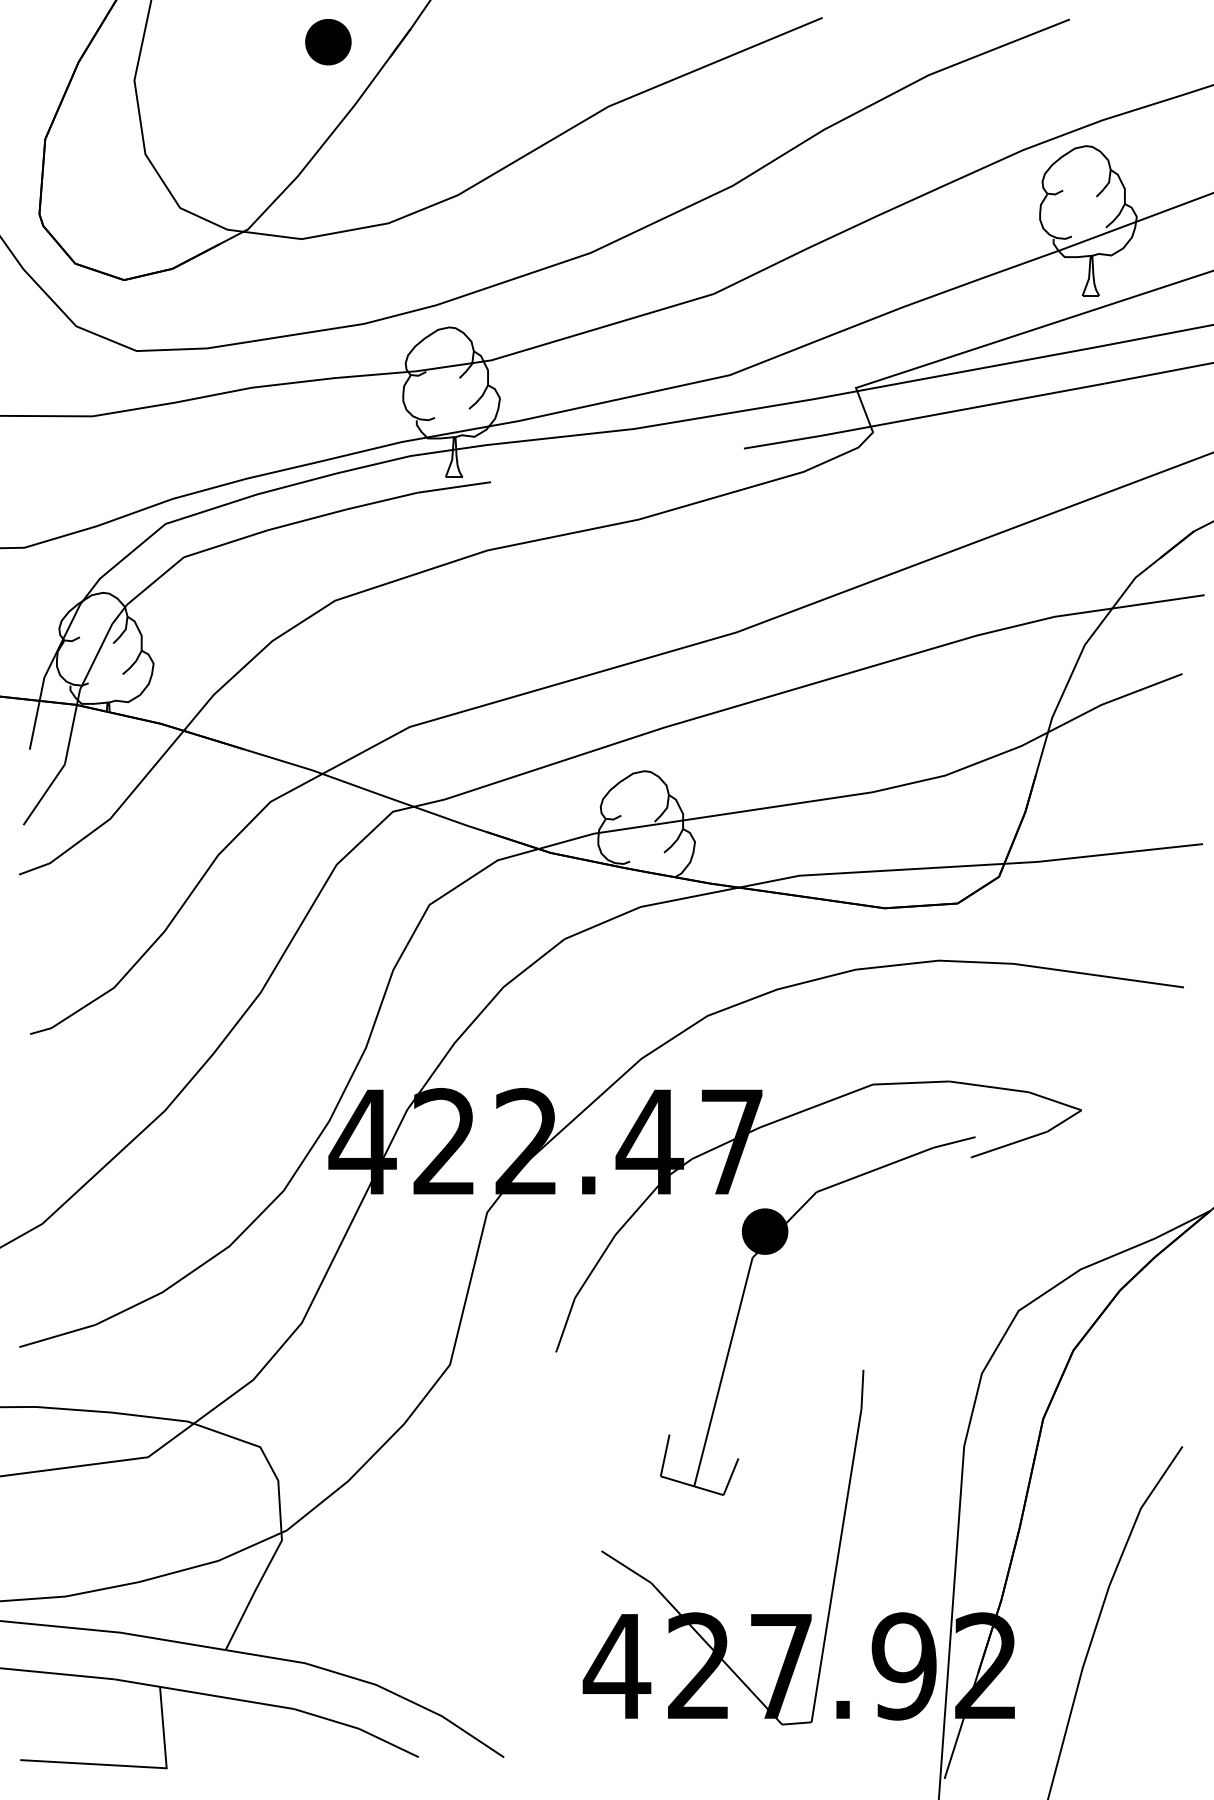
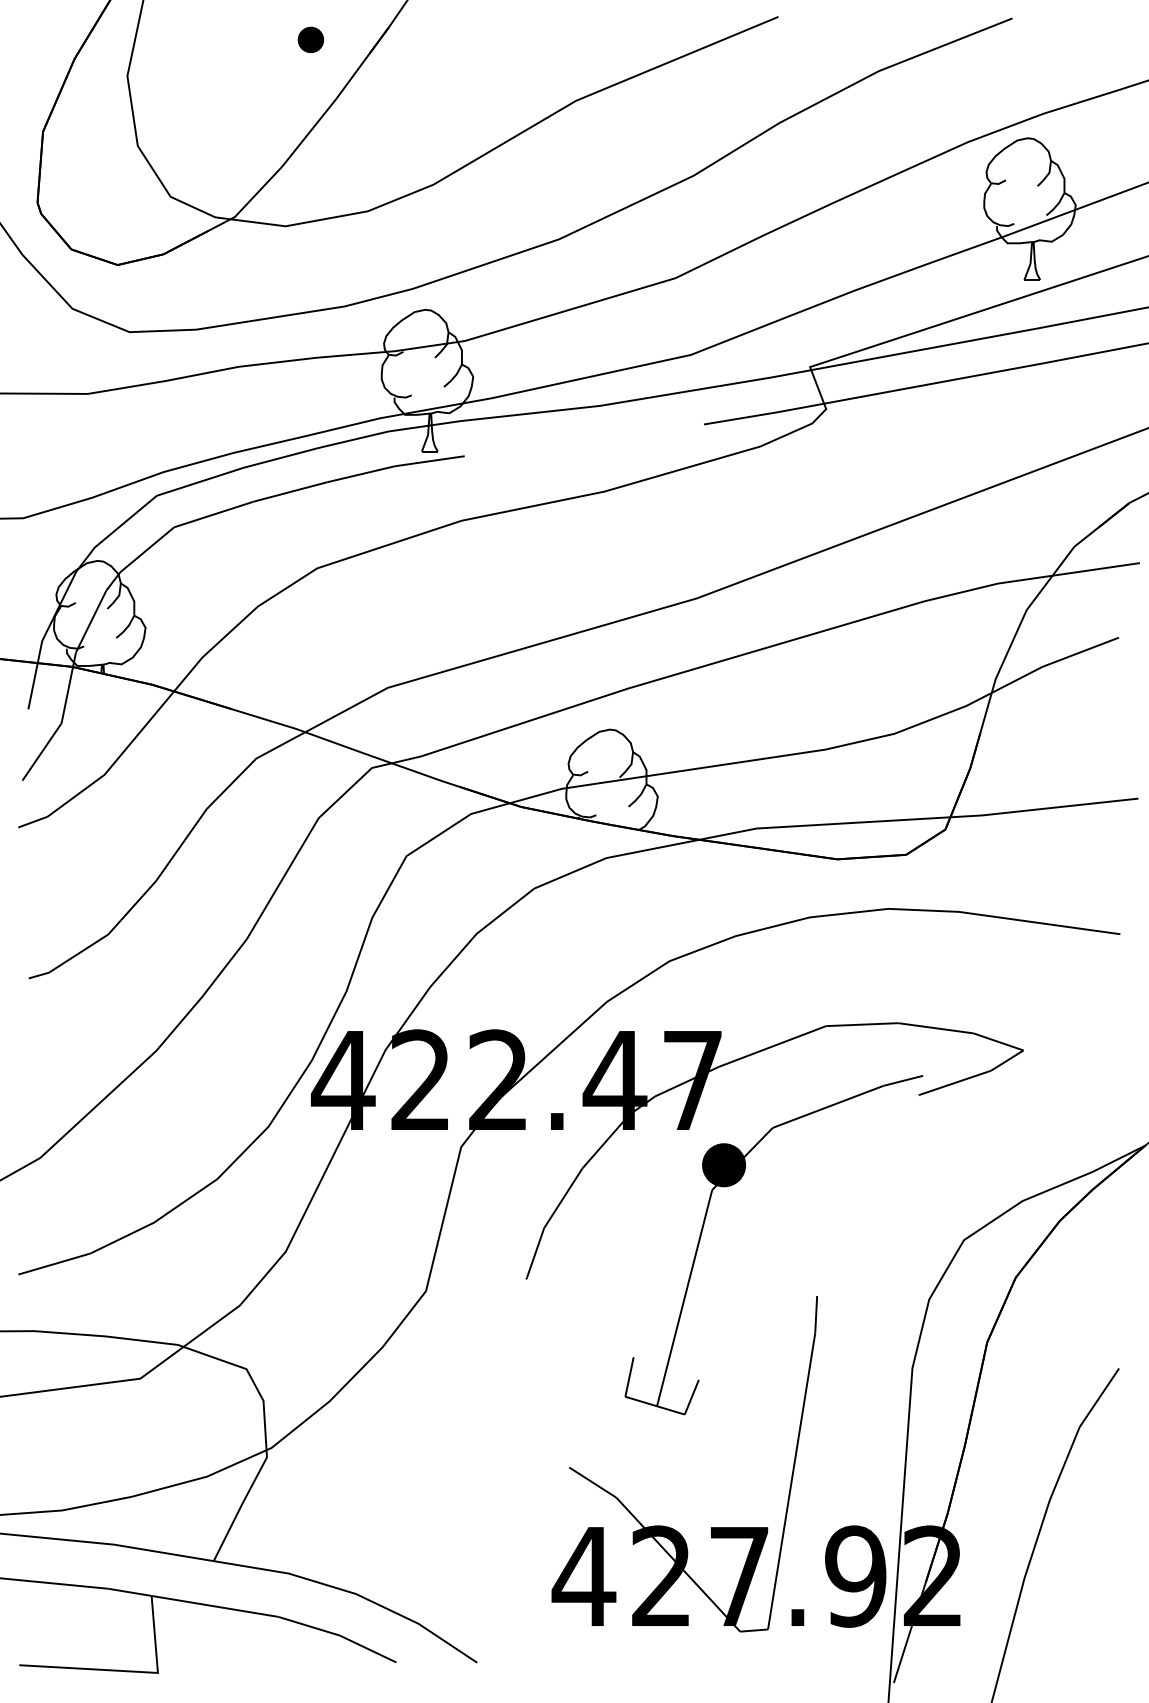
part: (327, 41) -> (310, 39), size x0.6

